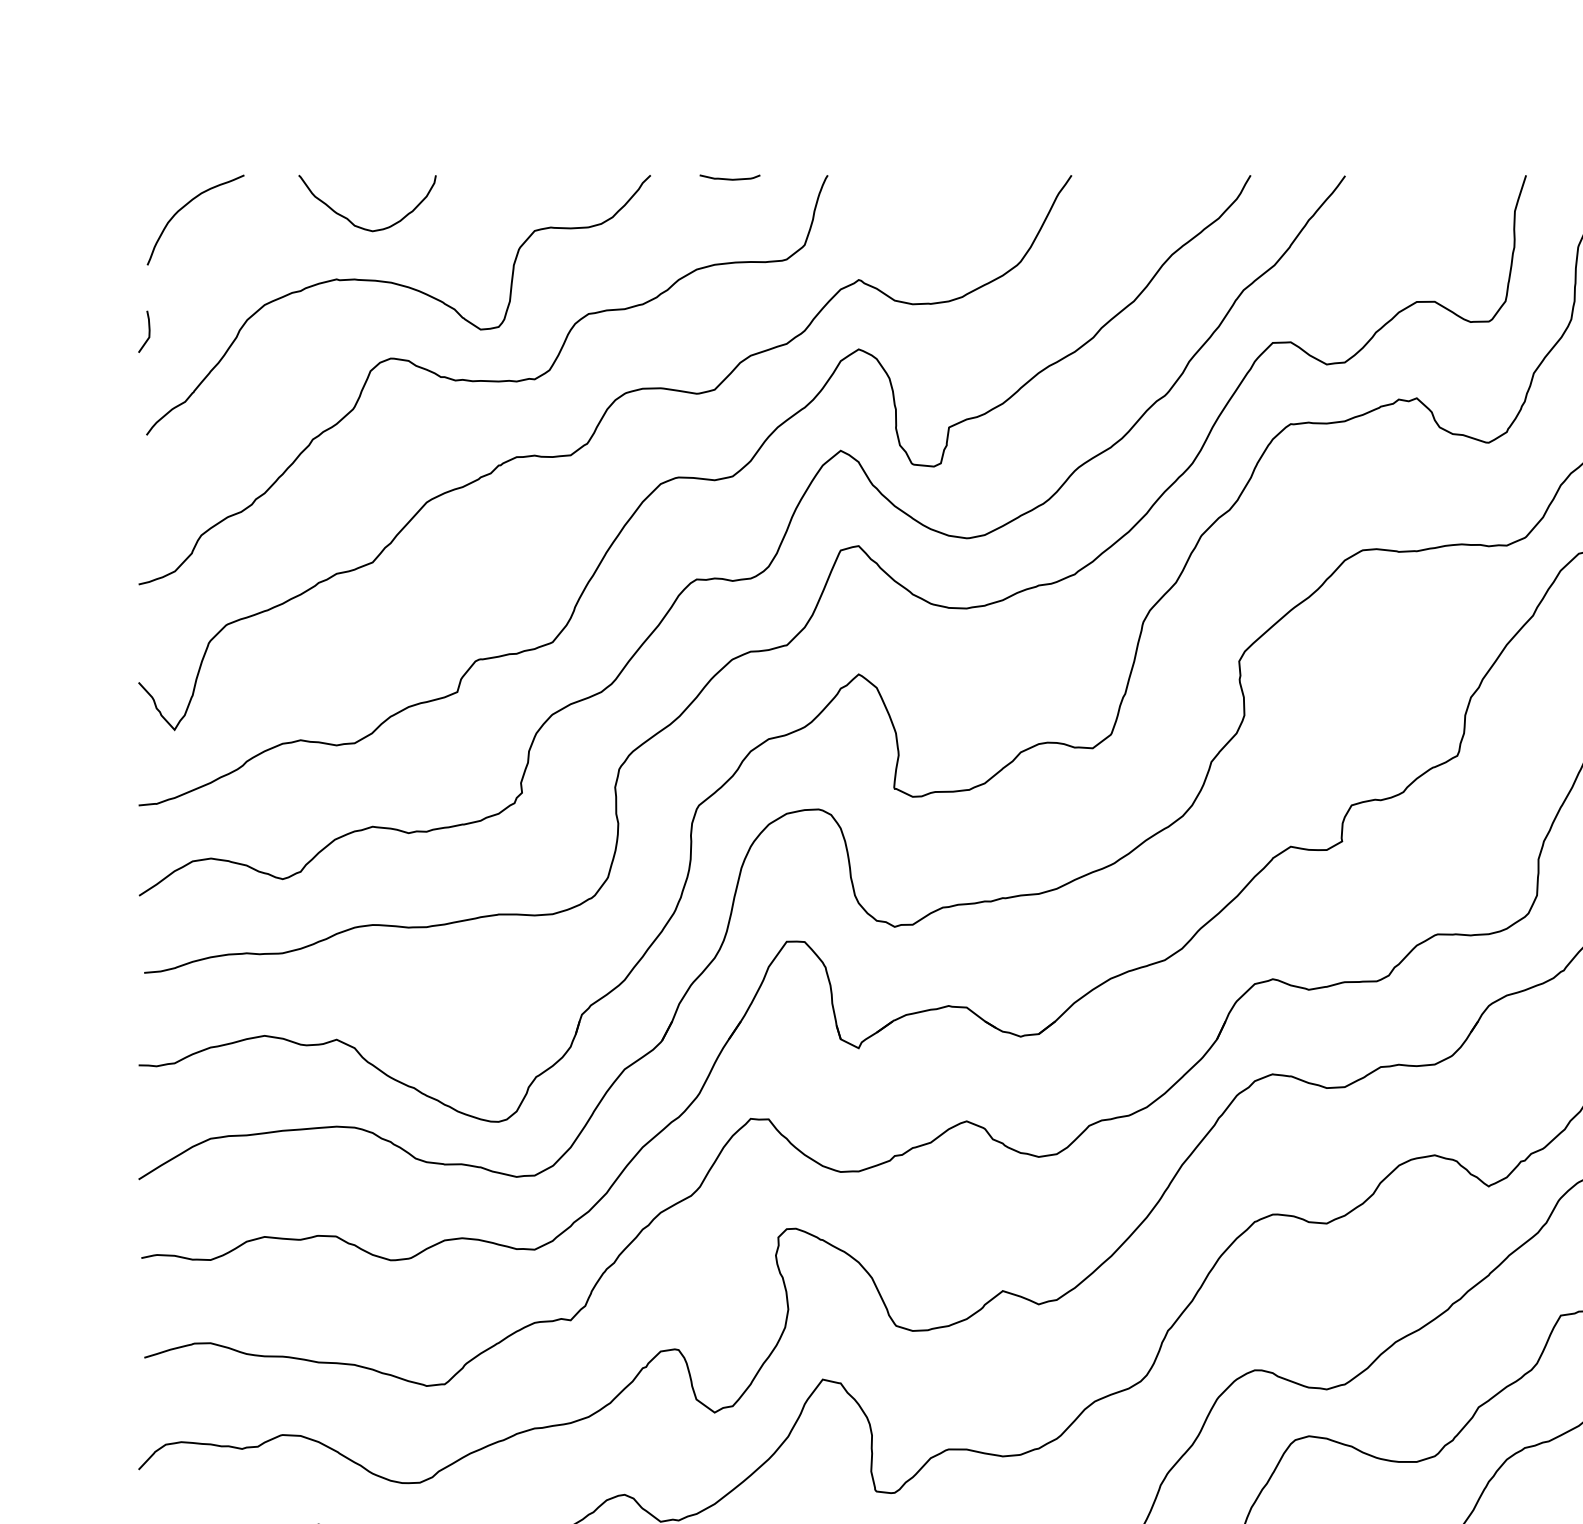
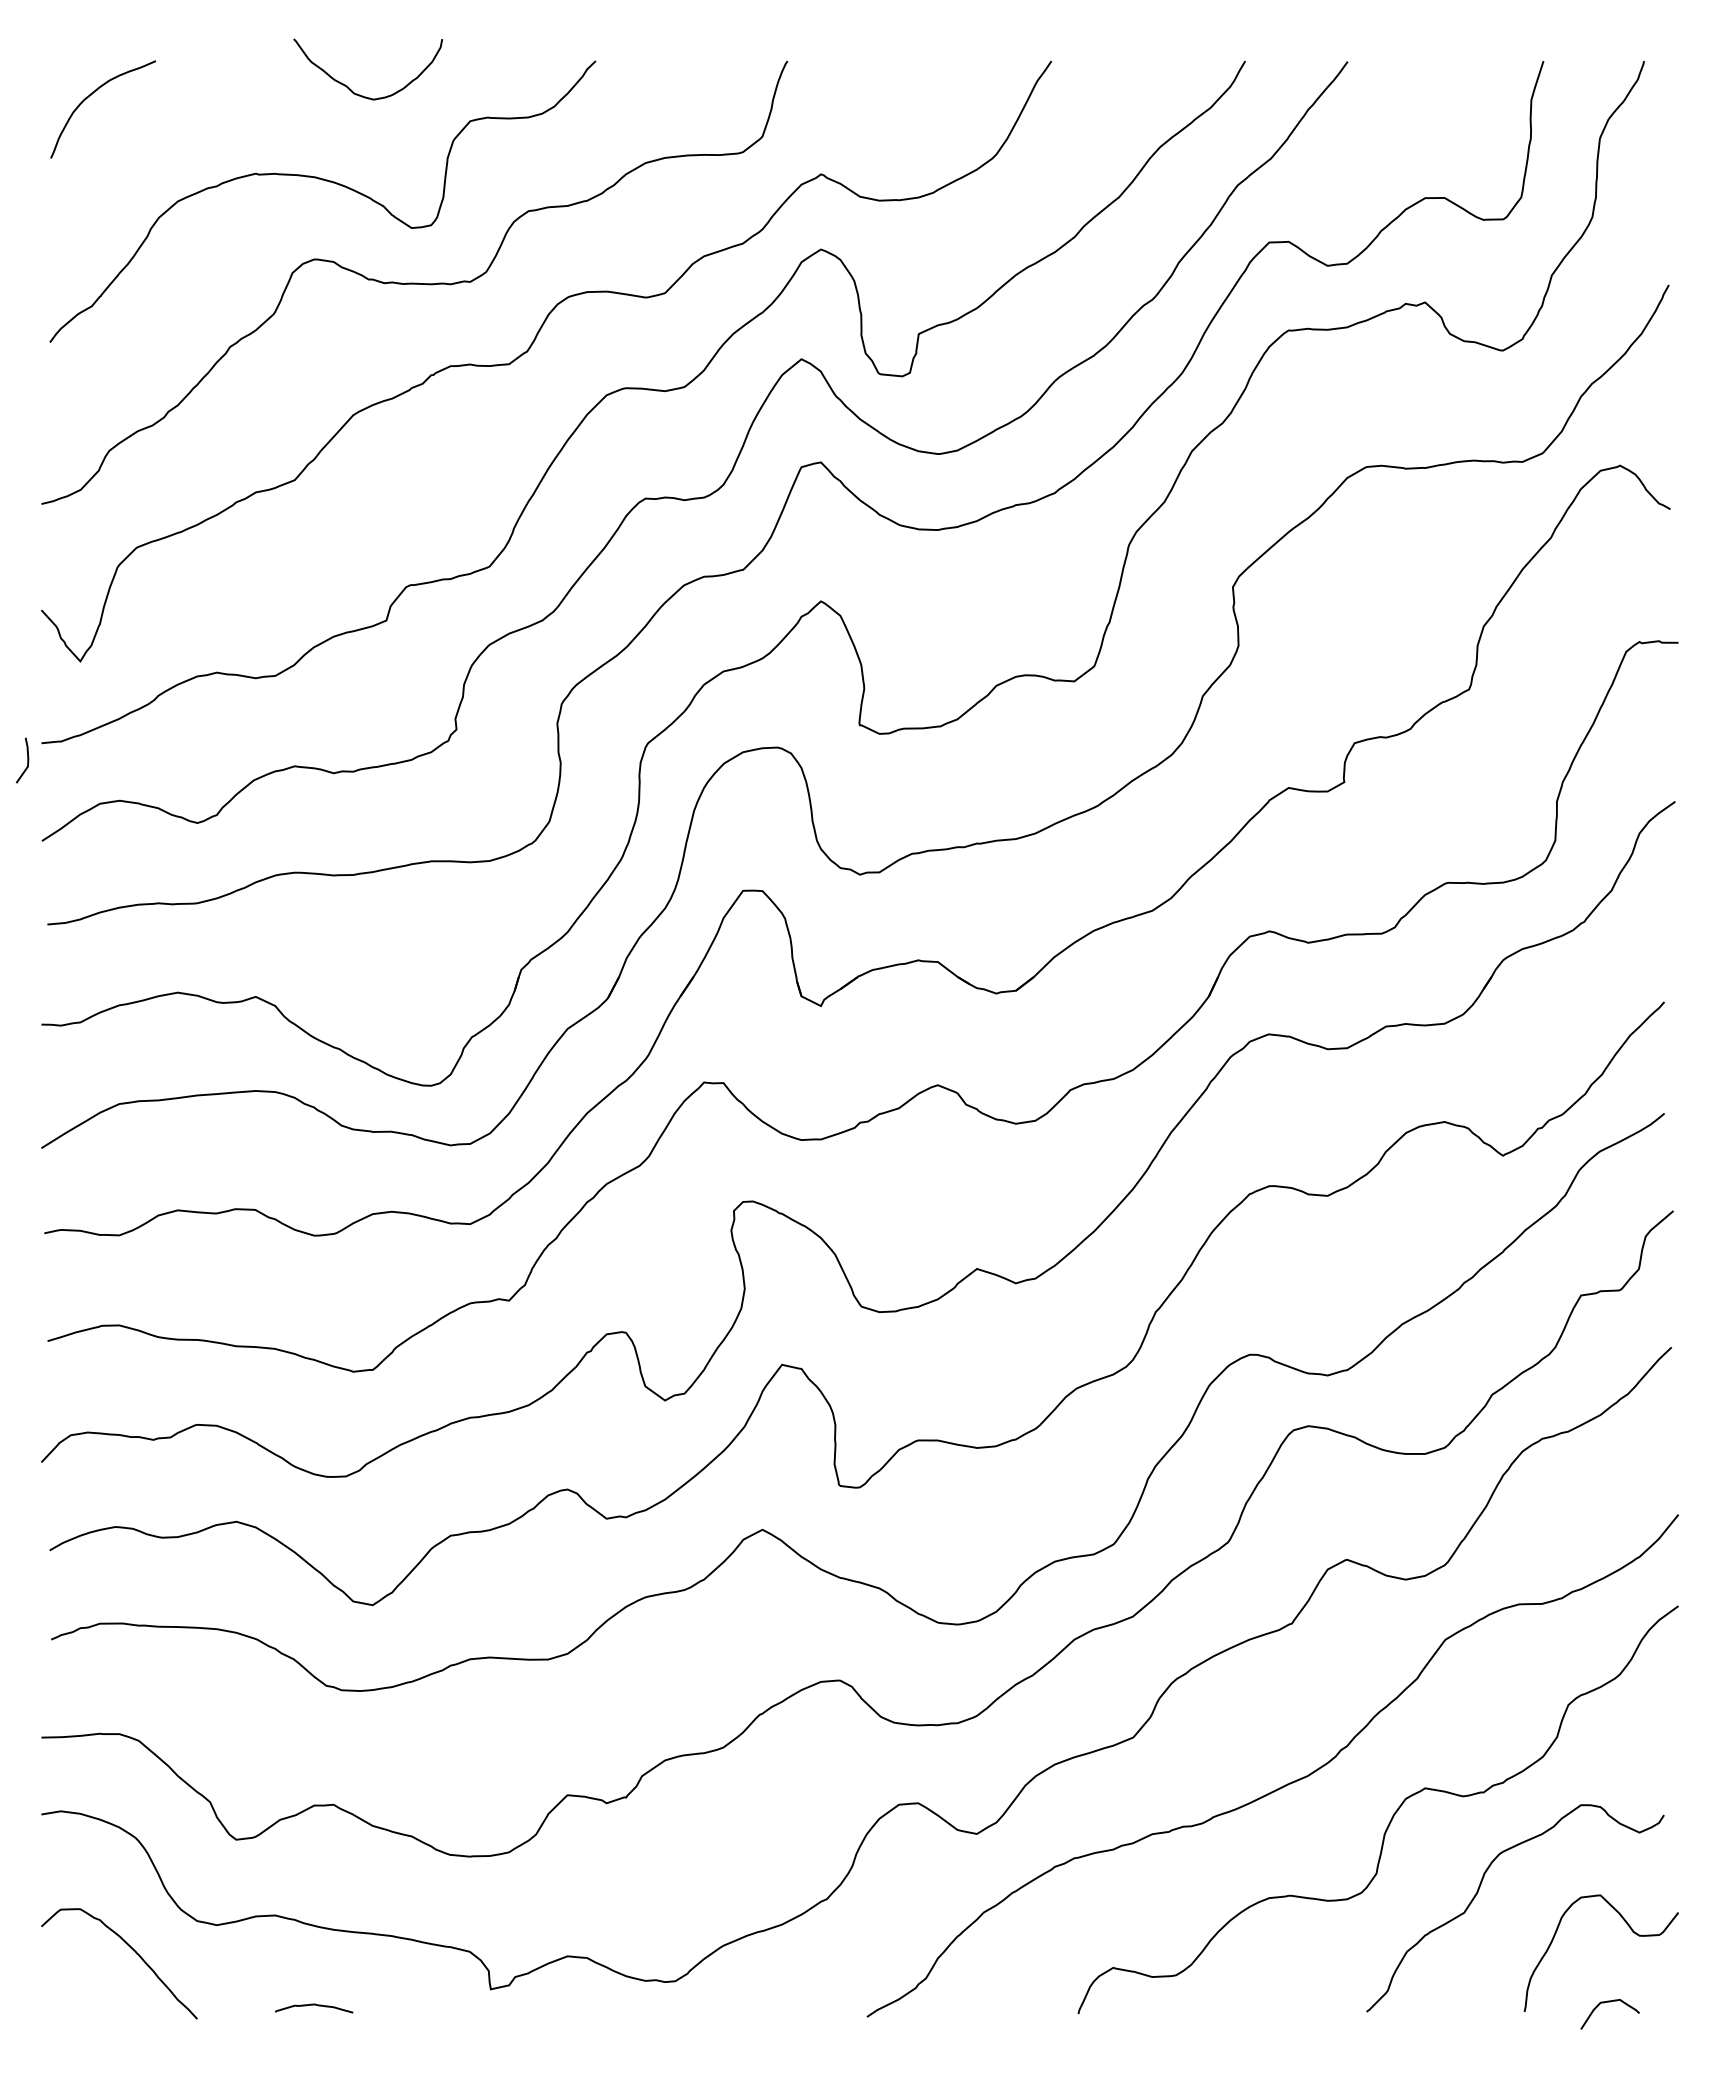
curve: (729, 178) -> (681, 64), removed
curve: (350, 220) -> (349, 87), moved
line: (148, 331) -> (27, 760), moved

